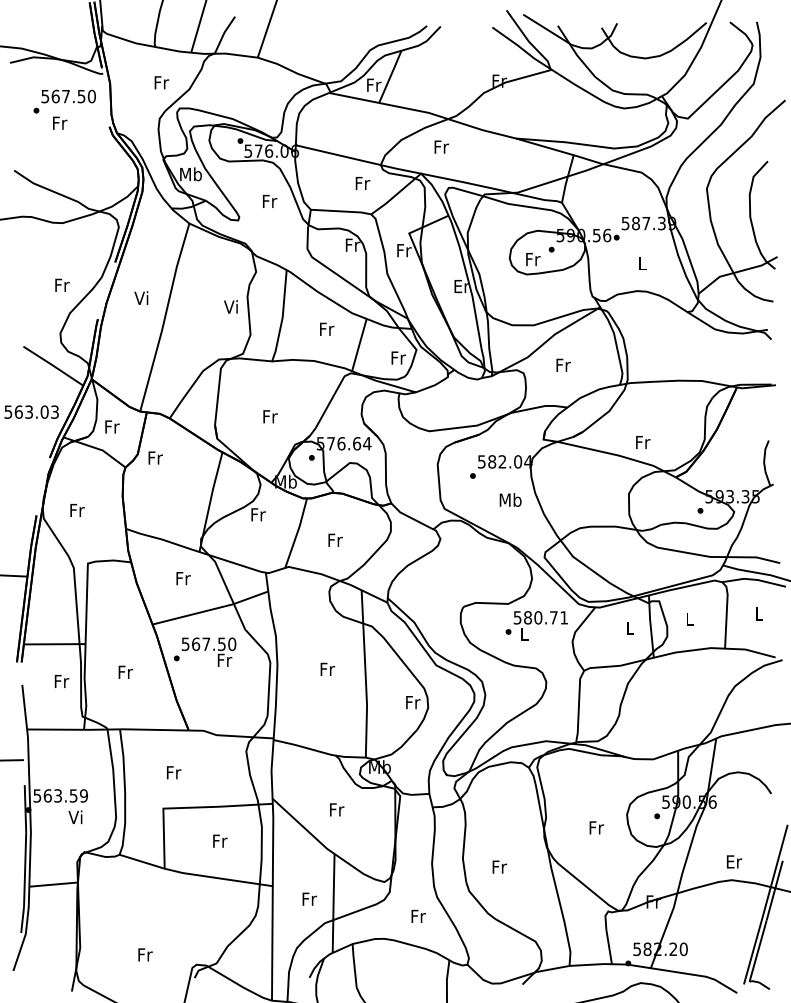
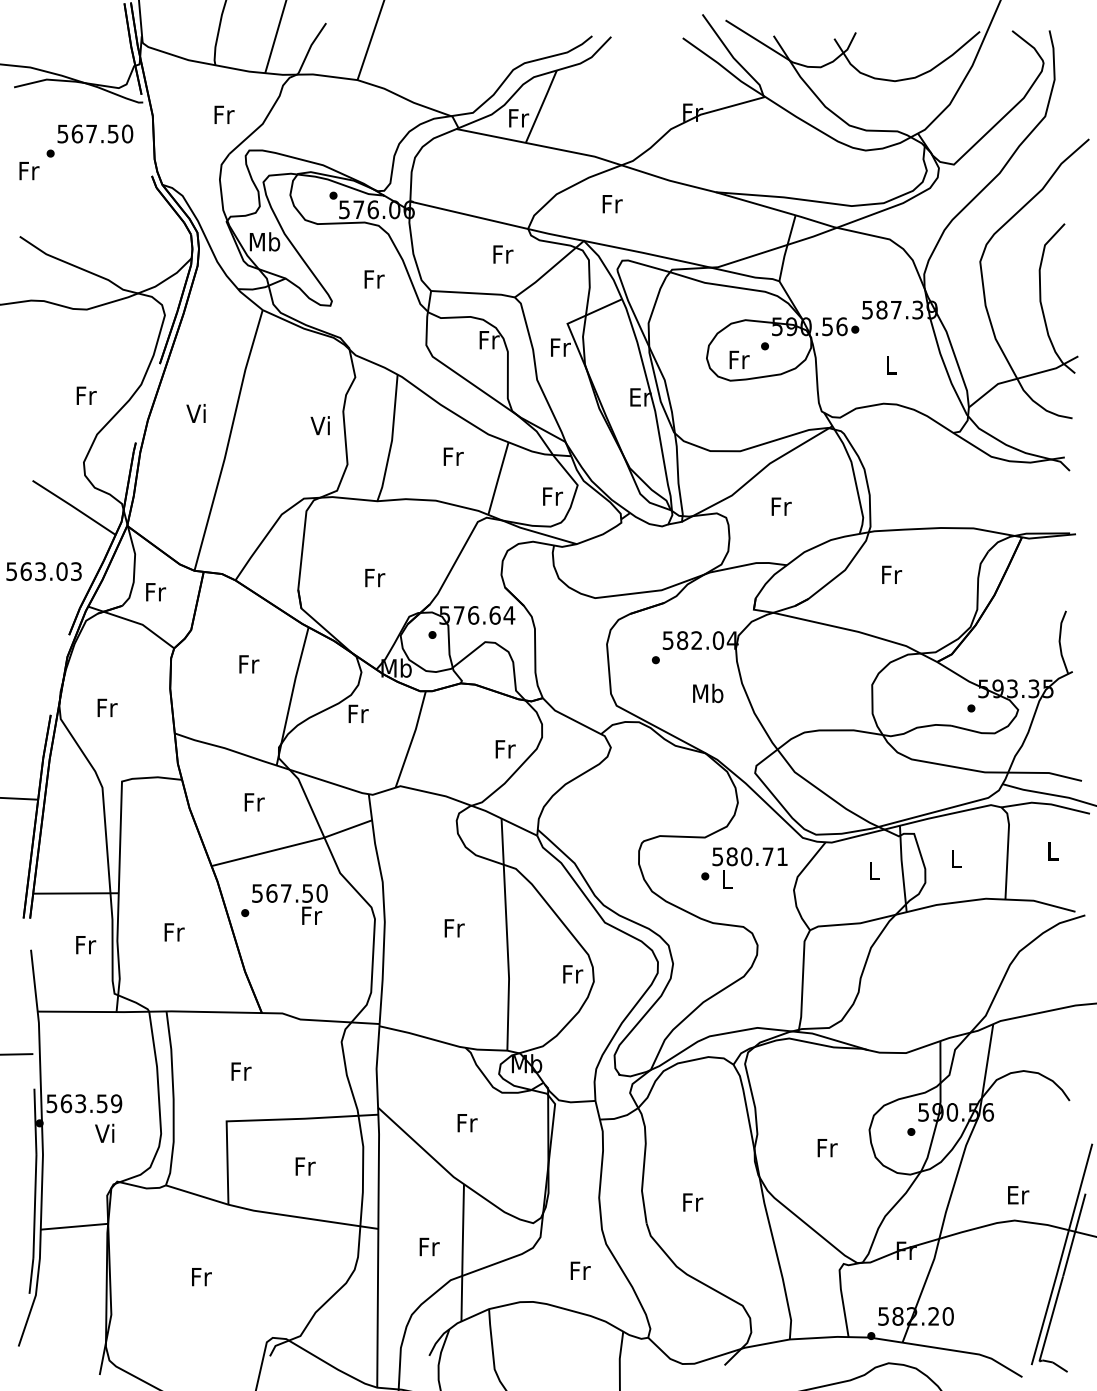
text: (60, 122) -> (29, 169), moved
text: (643, 442) -> (892, 574), moved
text: (155, 457) -> (248, 663), moved
text: (335, 539) -> (505, 748), moved
text: (145, 954) -> (201, 1276), moved

